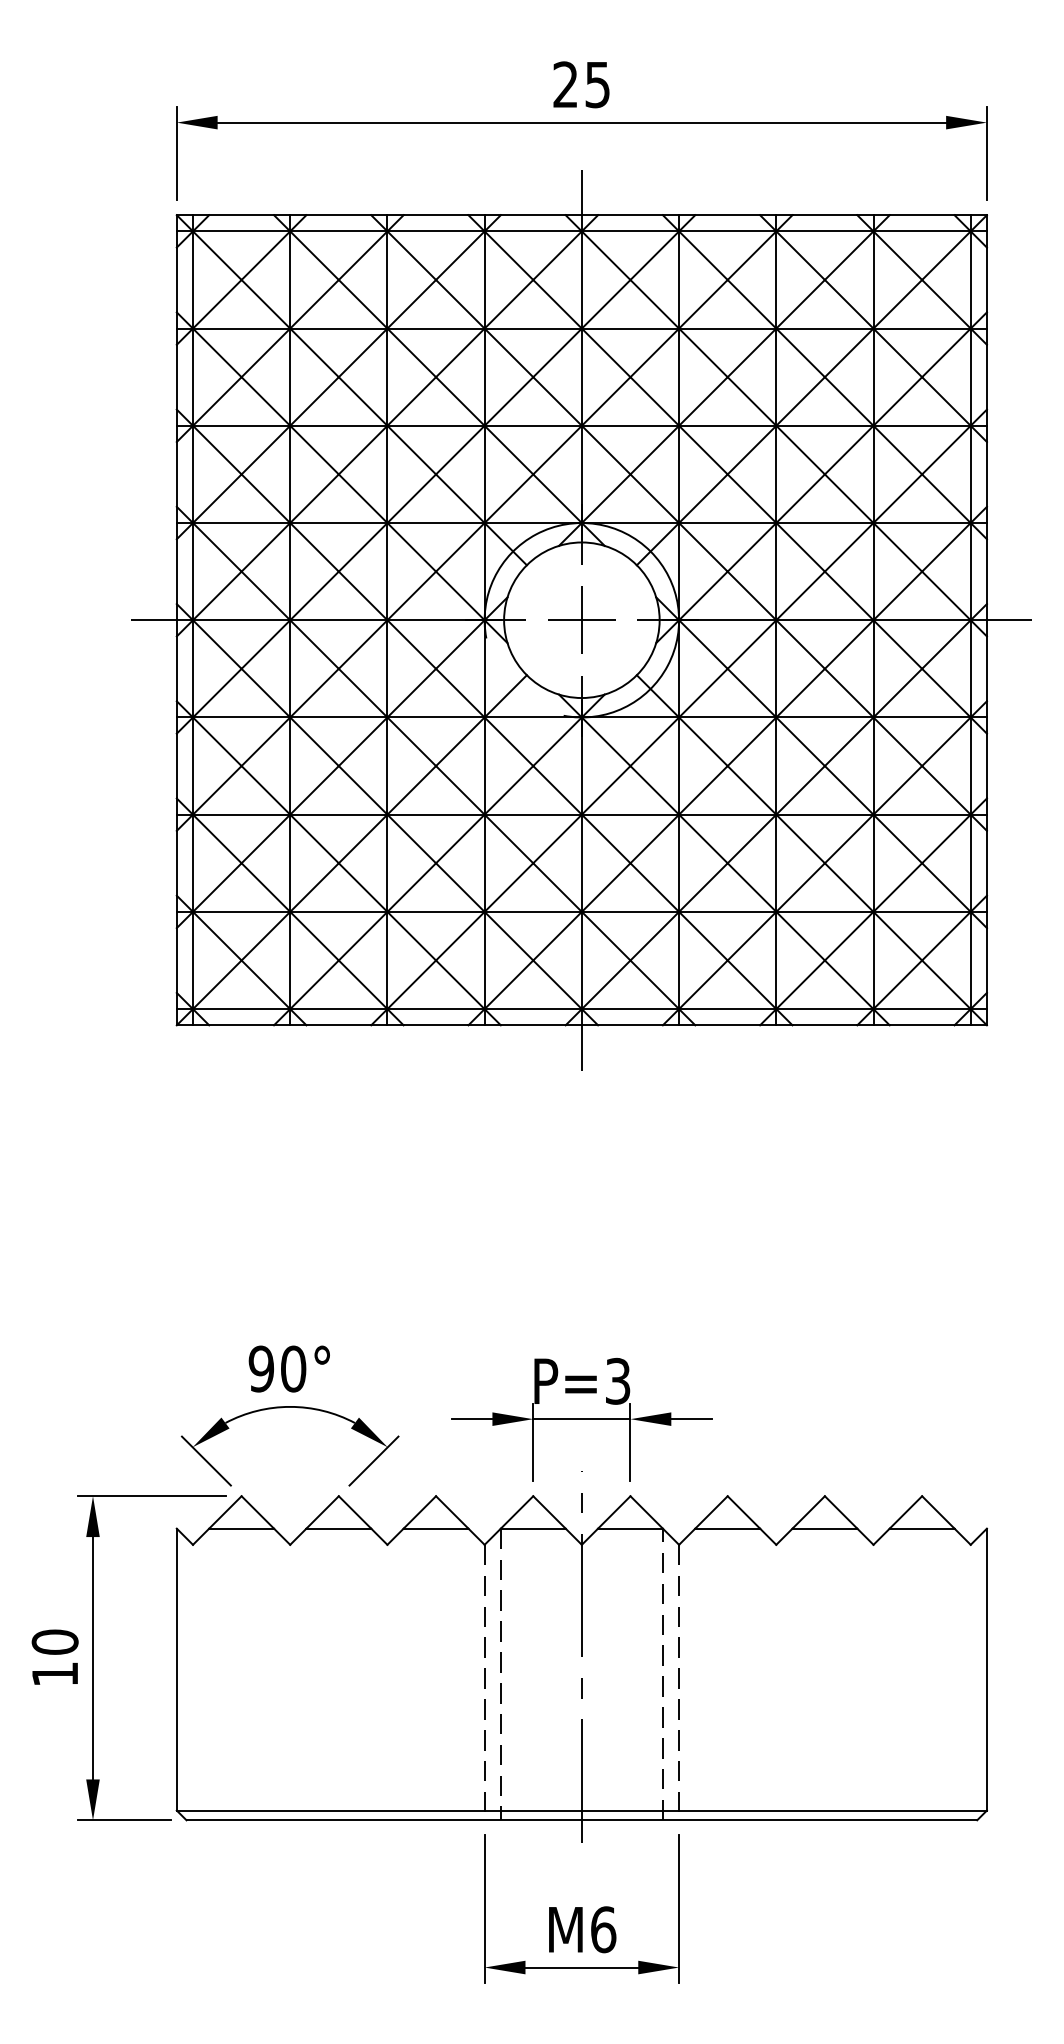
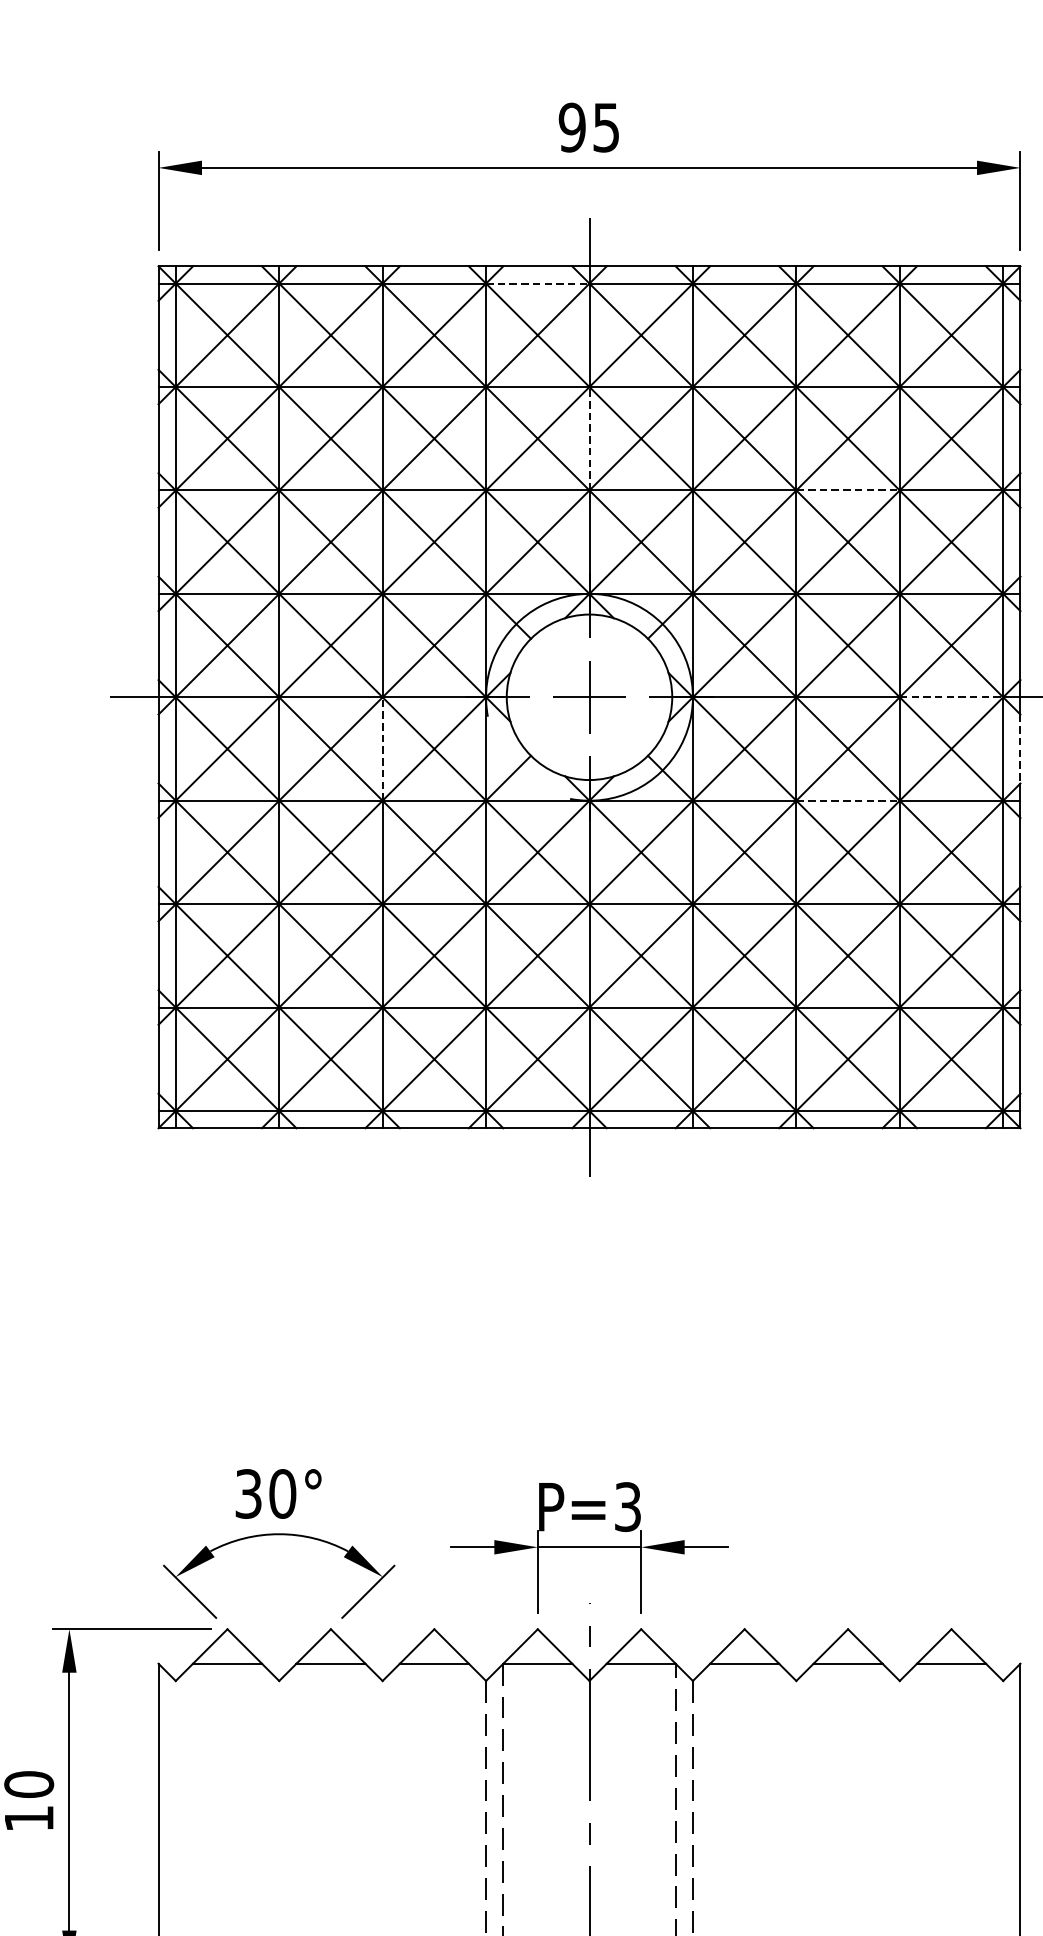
text: (565, 84) -> (572, 127), 25 -> 95
line: (533, 231) -> (538, 283), solid -> dashed
line: (581, 377) -> (589, 439), solid -> dashed
line: (824, 425) -> (847, 490), solid -> dashed
line: (922, 620) -> (951, 697), solid -> dashed
line: (387, 668) -> (382, 748), solid -> dashed
line: (986, 669) -> (1019, 749), solid -> dashed
line: (824, 717) -> (847, 800), solid -> dashed
text: (261, 1368) -> (248, 1493), 90° -> 30°

